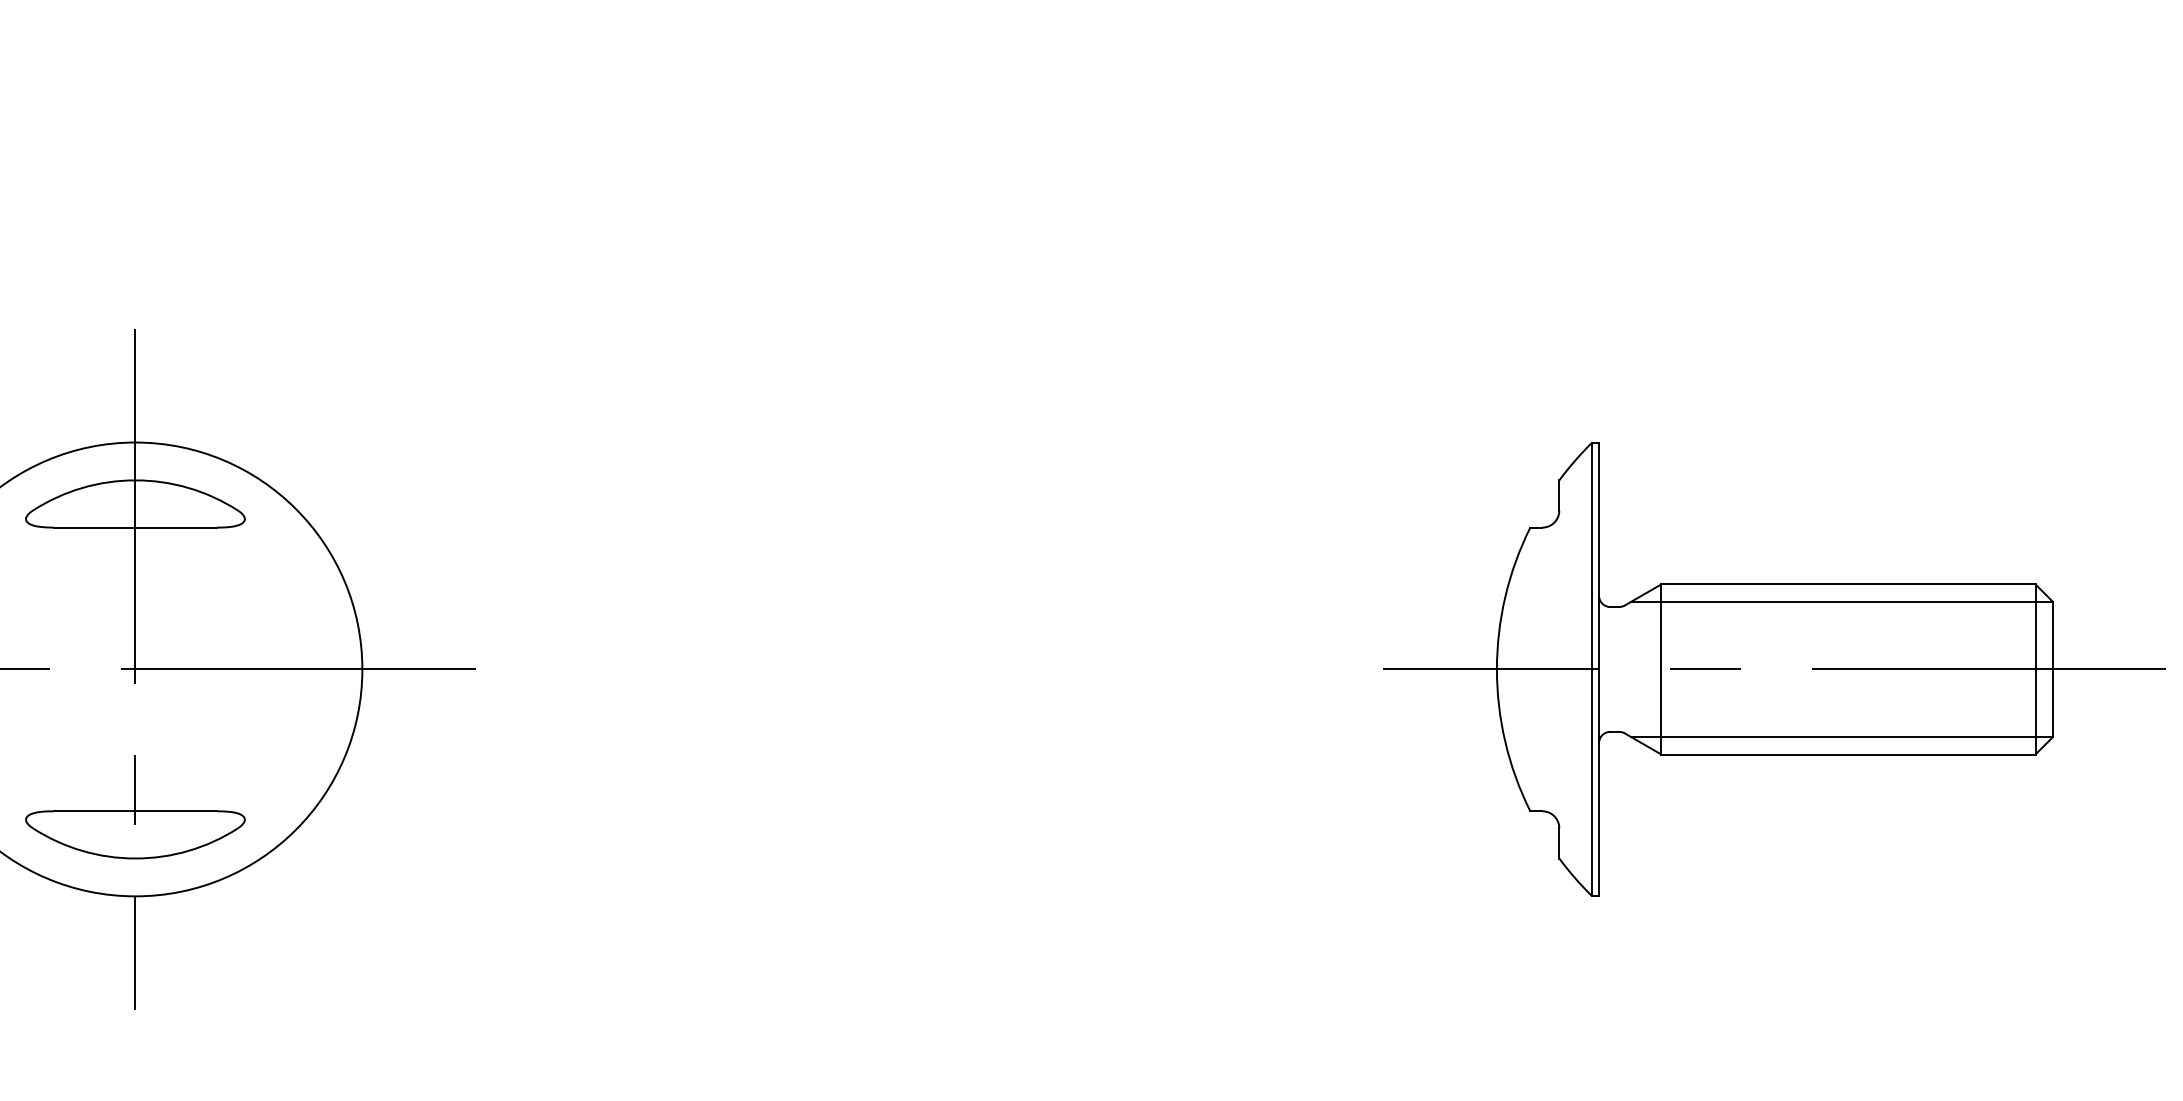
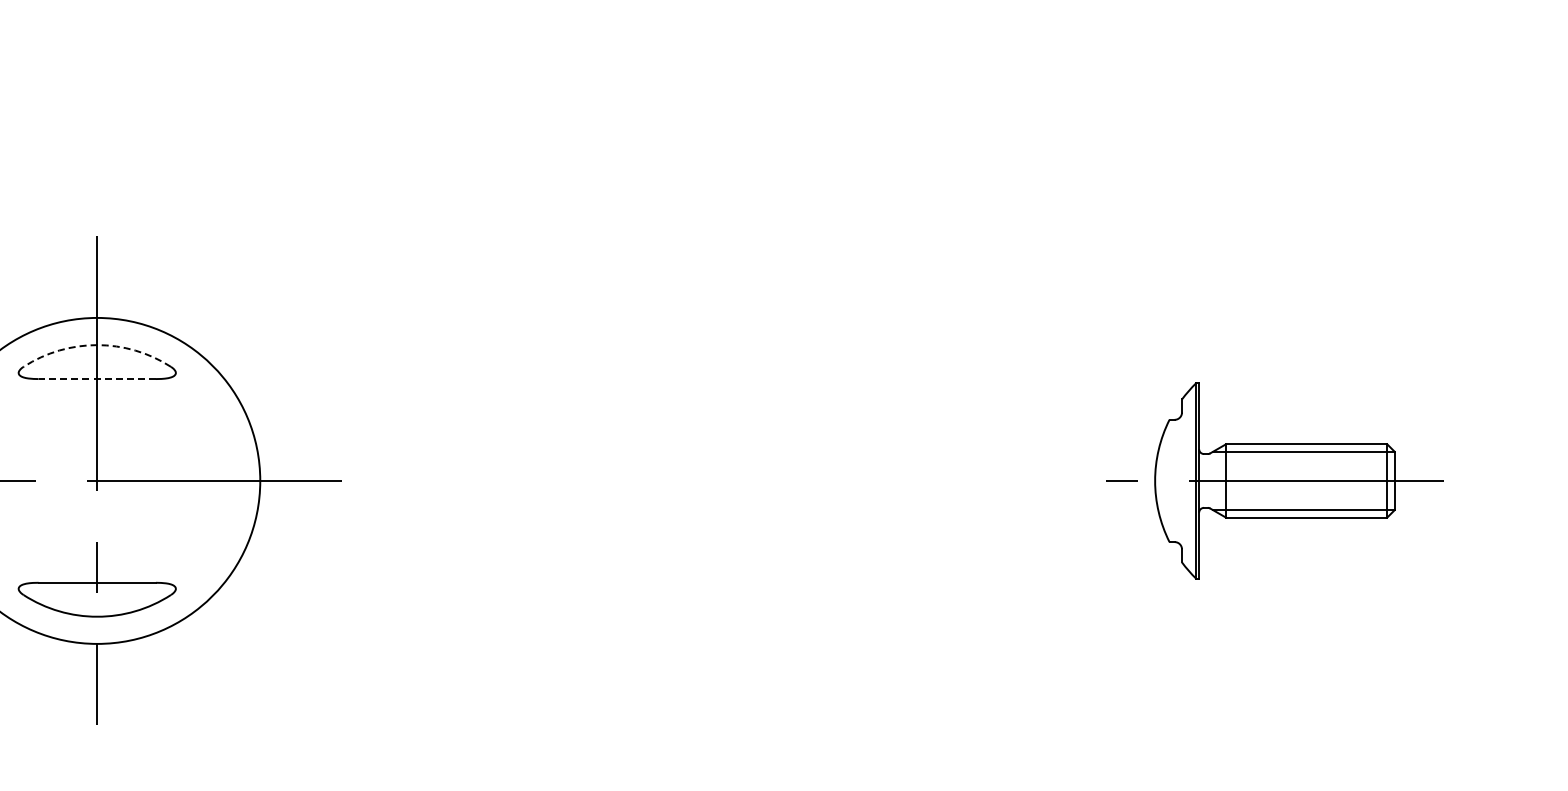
arc: (135, 480) -> (97, 345), solid -> dashed
line: (135, 528) -> (97, 379), solid -> dashed
part: (1774, 668) -> (1274, 480), size x0.6

